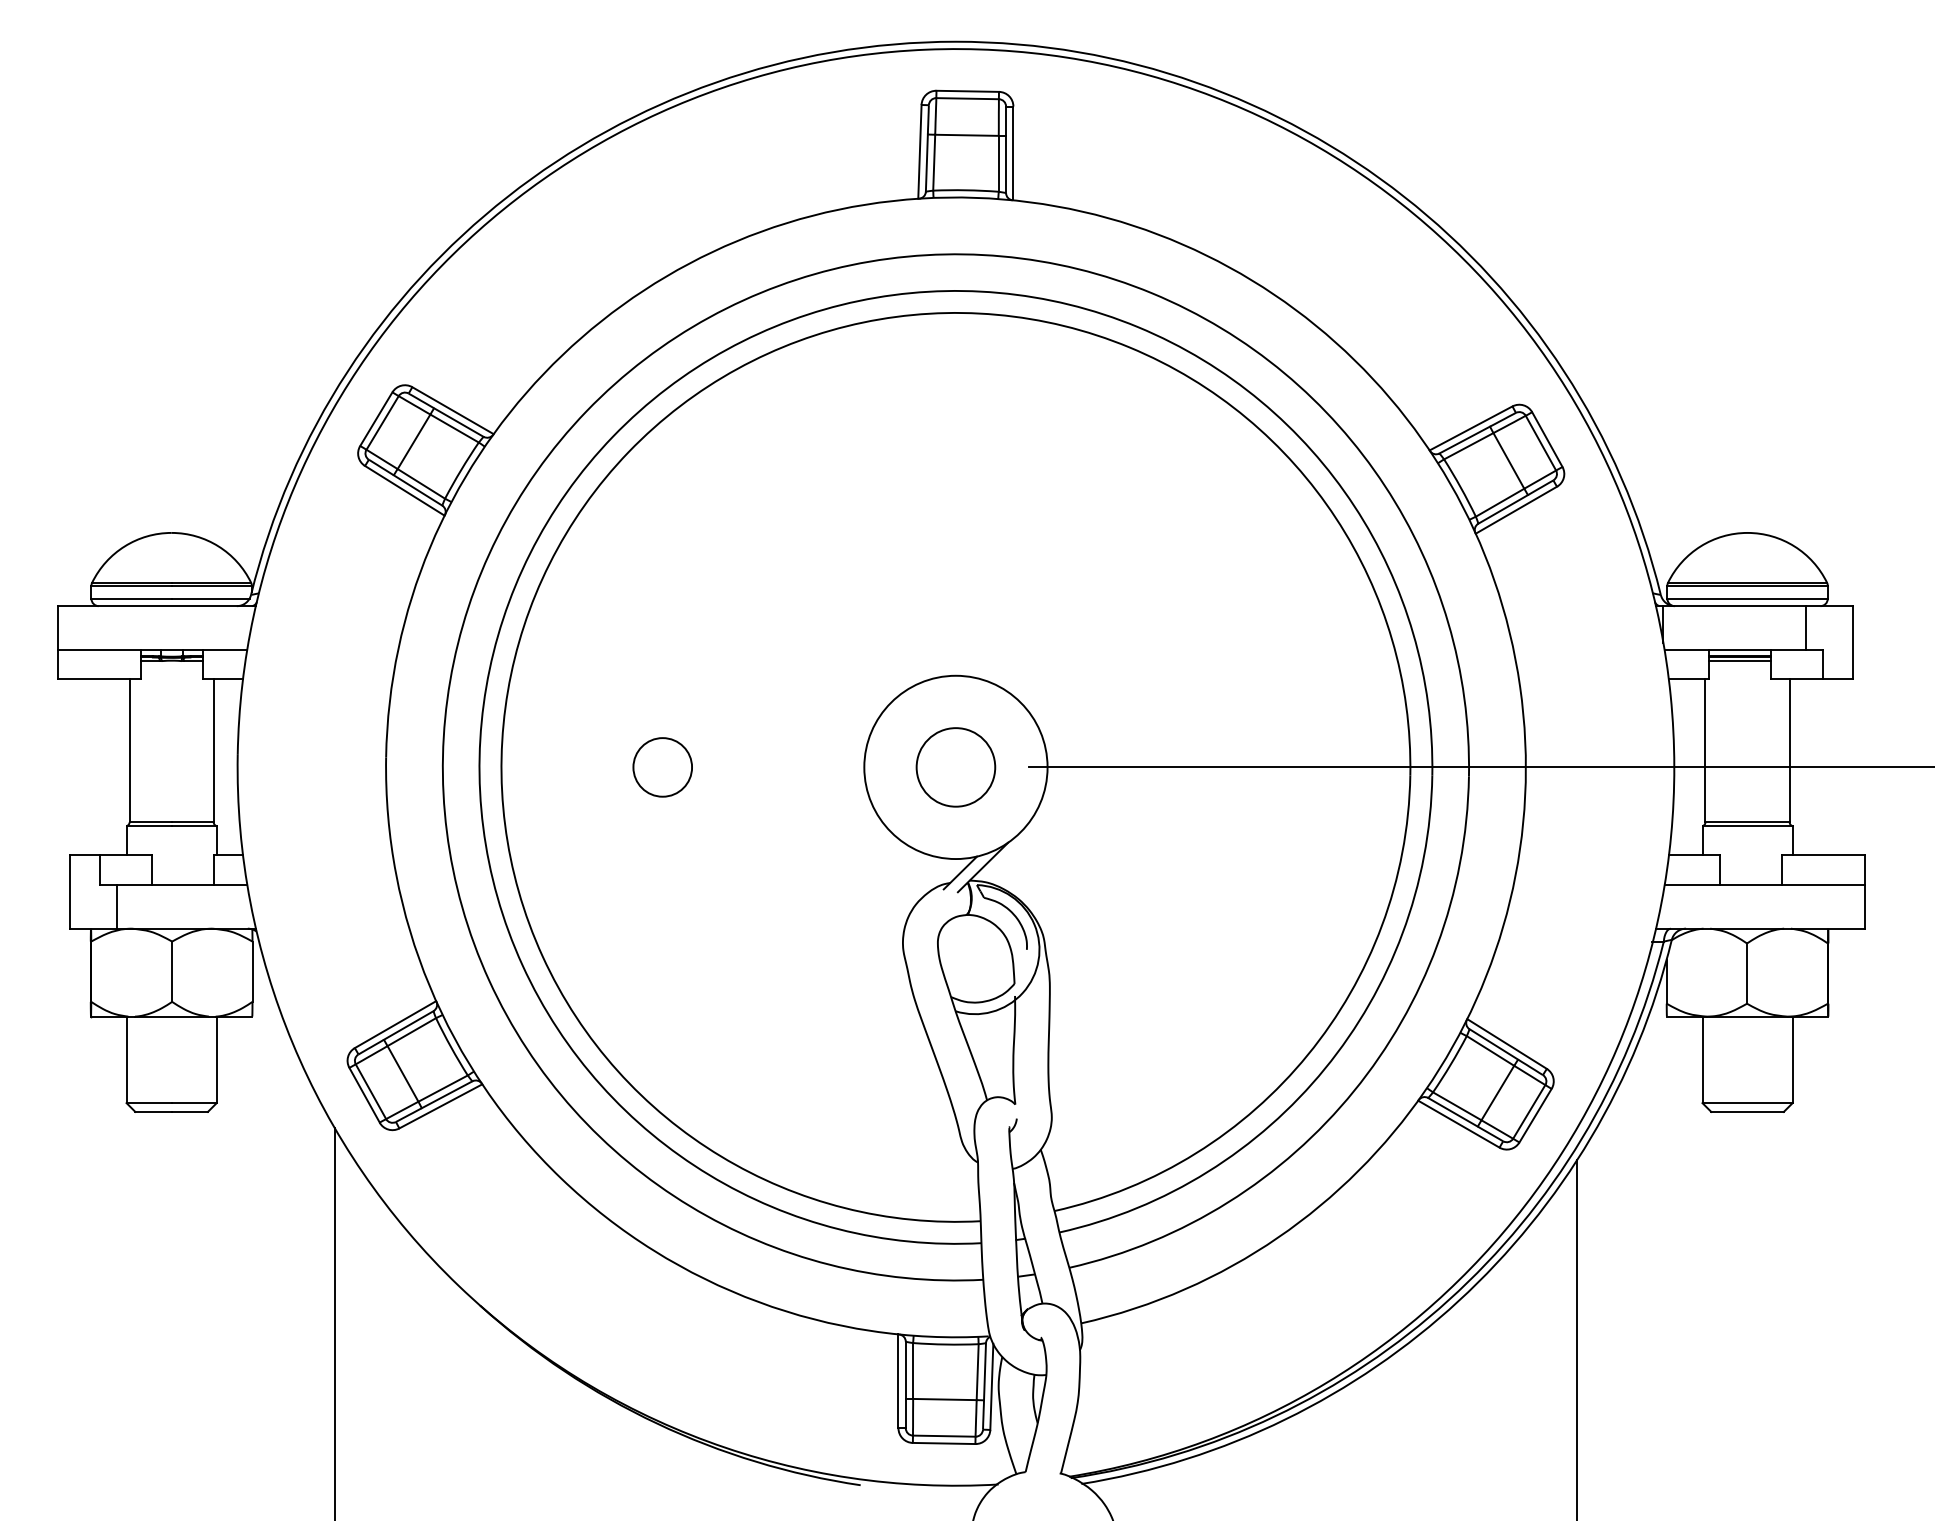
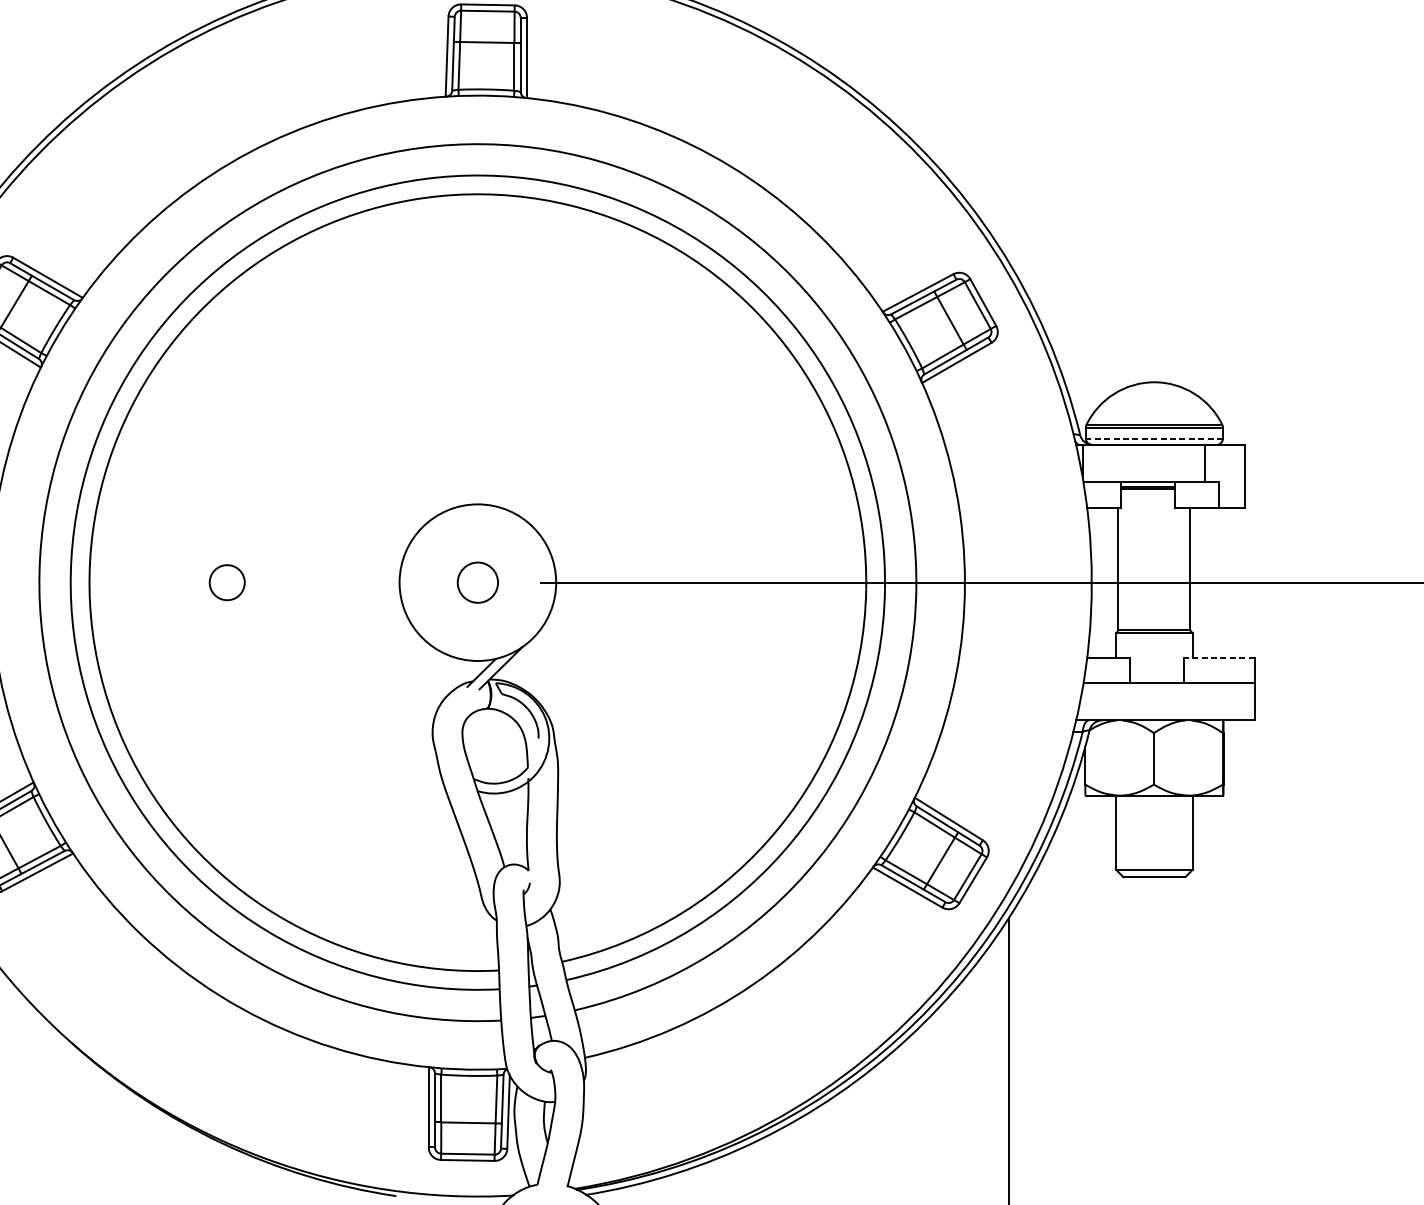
line: (1747, 598) -> (1154, 438), solid -> dashed
line: (1739, 661) -> (1147, 492), removed
circle: (662, 767) -> (227, 582), size x0.7
circle: (955, 767) -> (477, 582), size x0.6
line: (1823, 855) -> (1219, 657), solid -> dashed

